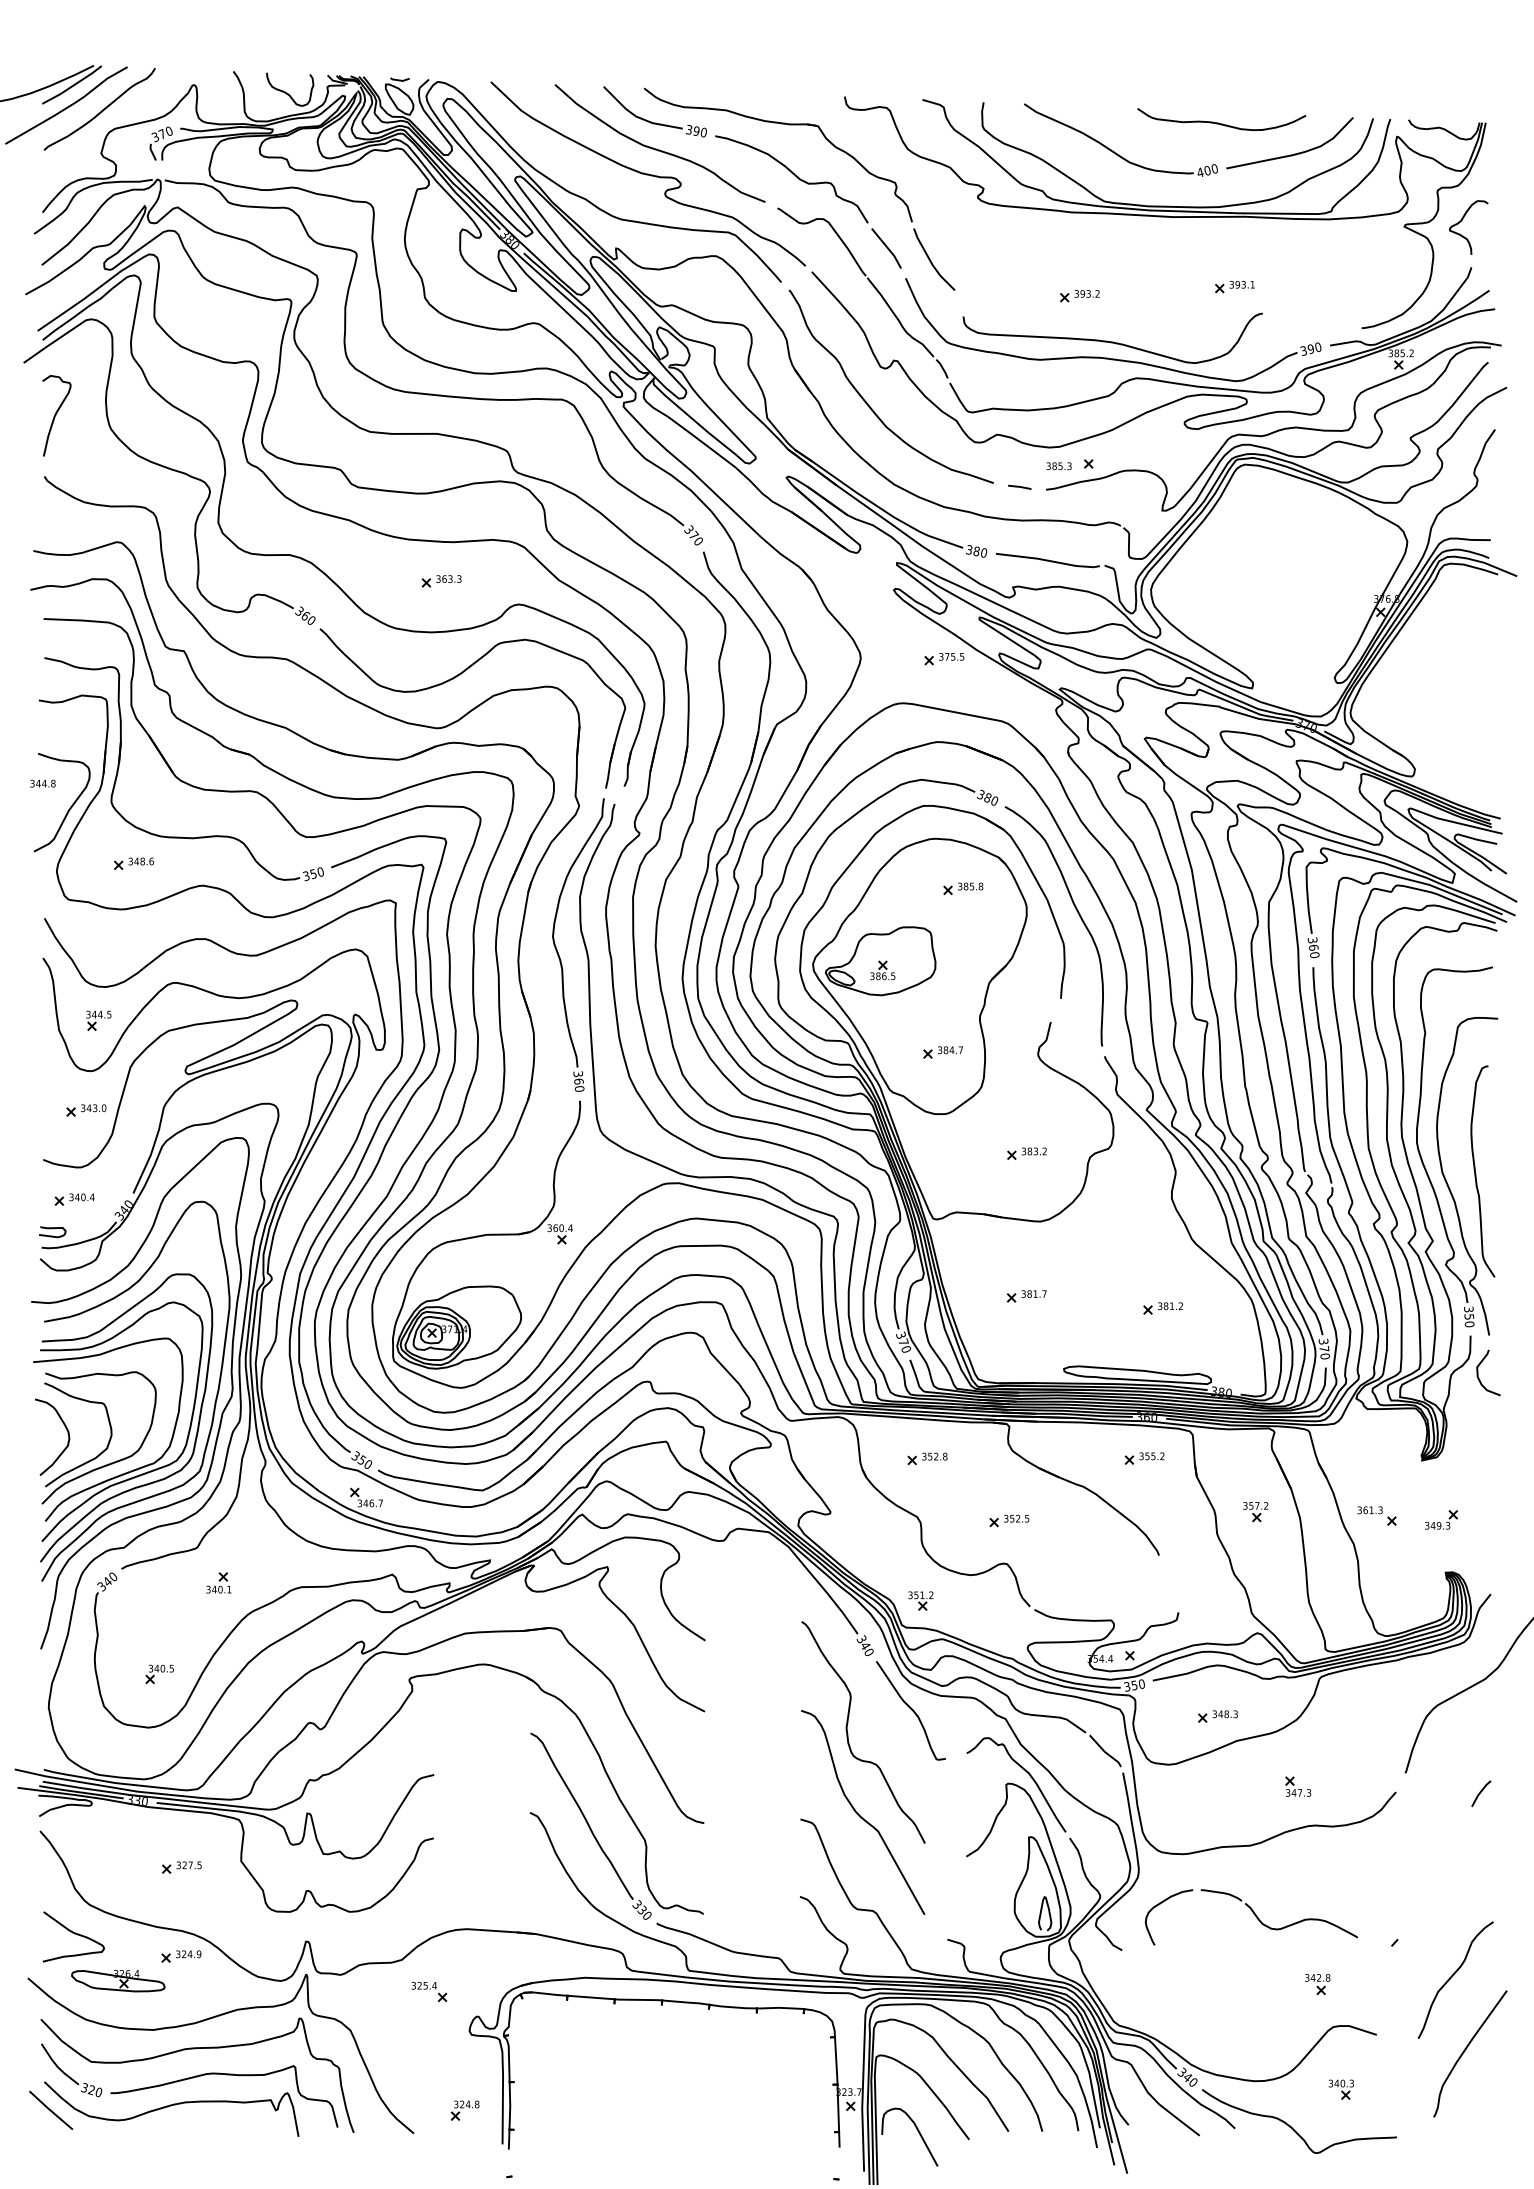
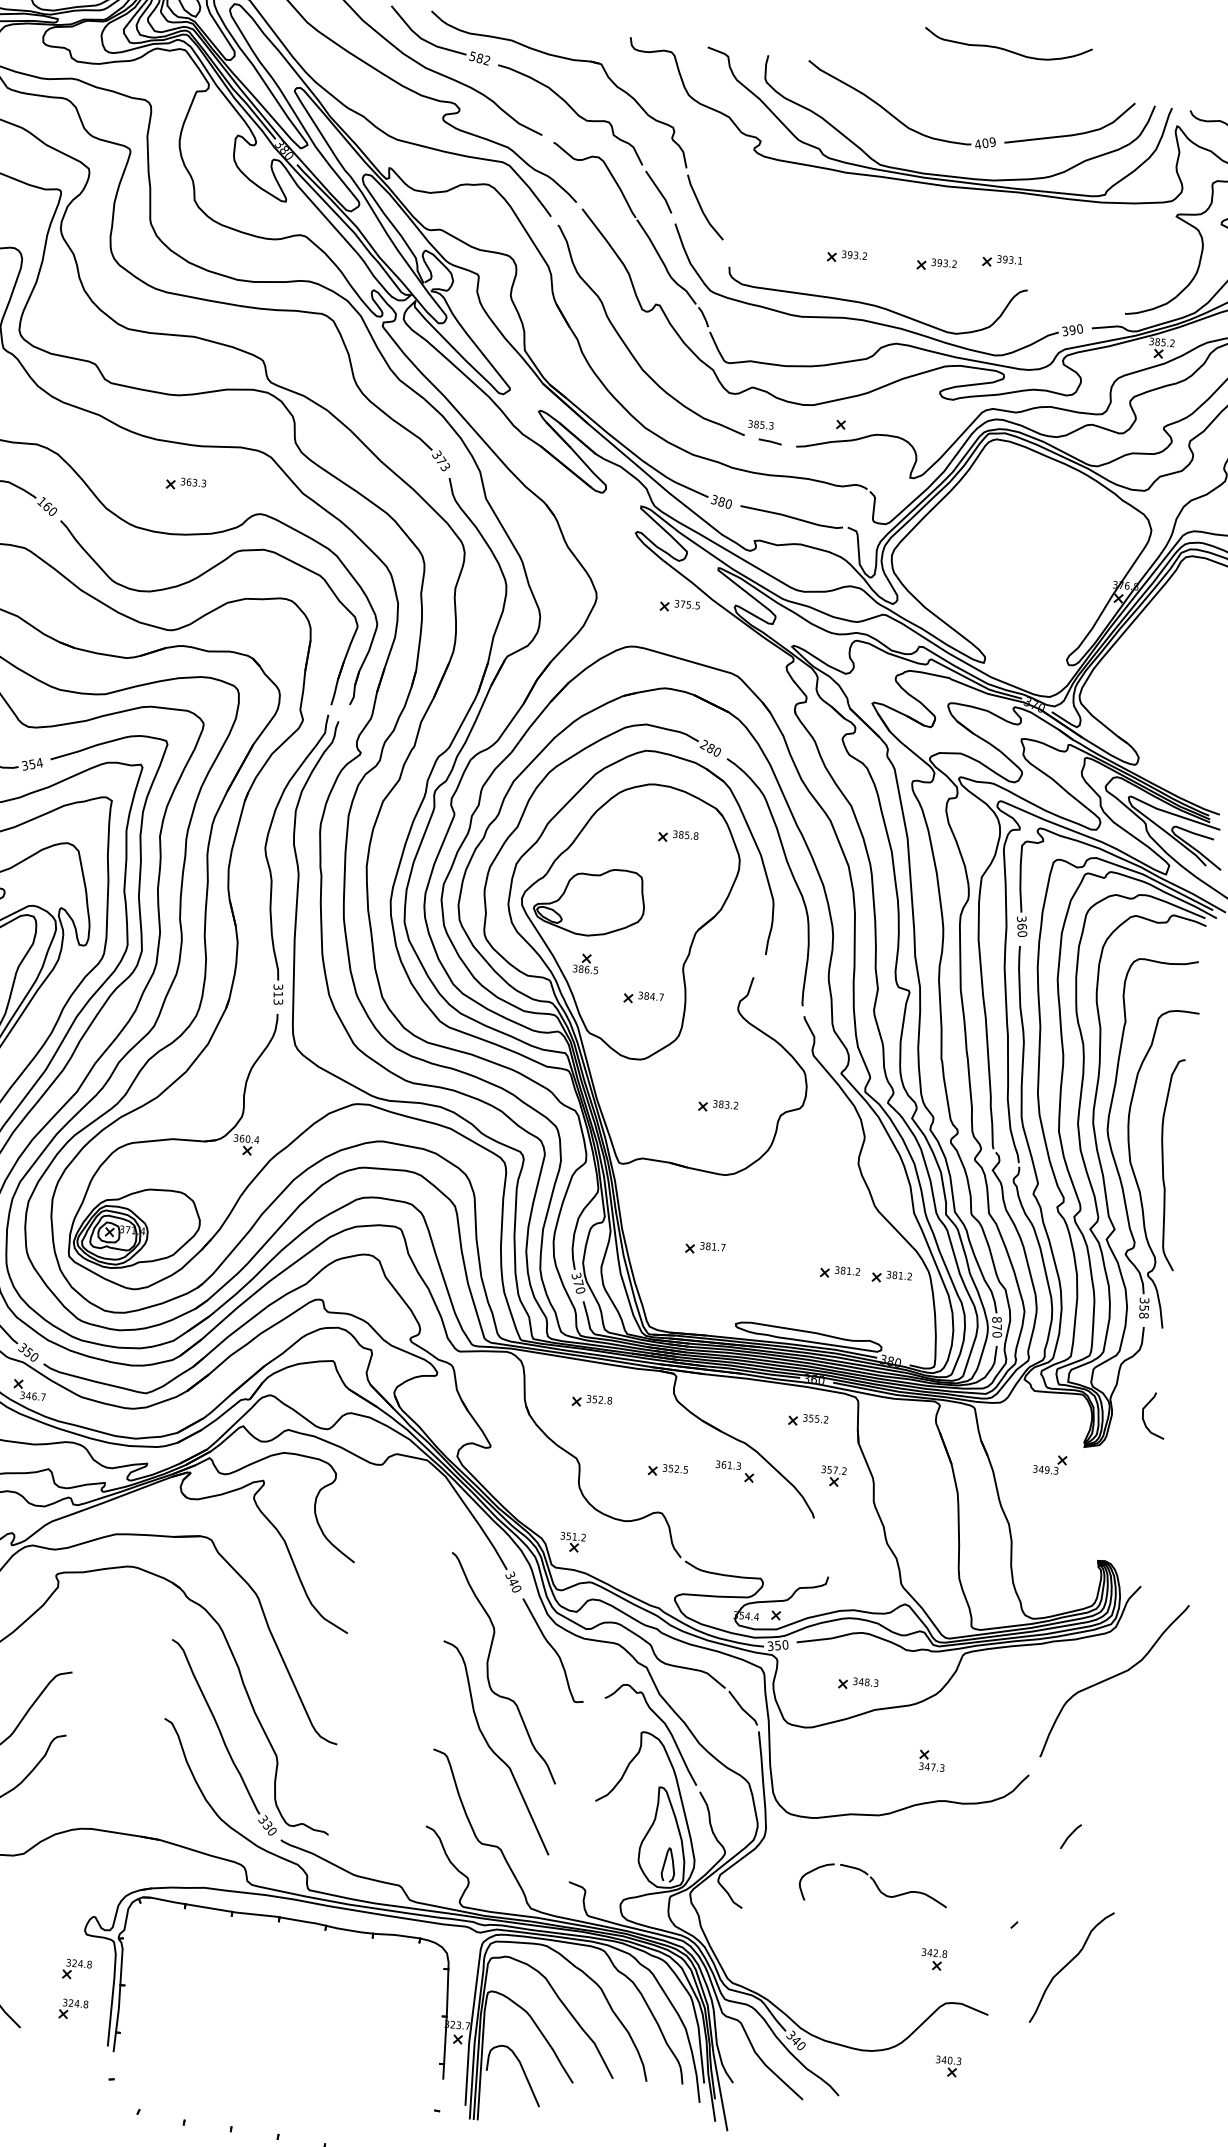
curve: (1221, 123) -> (1007, 49), moved
text: (696, 131) -> (479, 58), 390 -> 582
text: (1214, 168) -> (992, 141), 400 -> 409
part: (1169, 296) -> (936, 265), added
text: (1058, 466) -> (760, 425), moved
text: (697, 540) -> (444, 466), 370 -> 373
text: (299, 611) -> (41, 501), 360 -> 160
text: (980, 794) -> (703, 744), 380 -> 280
text: (320, 871) -> (39, 762), 350 -> 354
part: (882, 970) -> (585, 963), moved
text: (579, 1084) -> (278, 997), 360 -> 313
part: (1214, 1308) -> (891, 1277), added
text: (1469, 1324) -> (1143, 1315), 350 -> 358
text: (1323, 1341) -> (996, 1319), 370 -> 870
curve: (1478, 1372) -> (1144, 1414), moved
part: (1255, 1512) -> (833, 1476), moved
part: (1376, 1515) -> (734, 1471), moved
part: (1441, 1519) -> (1050, 1464), moved
line: (1481, 1792) -> (1071, 1835), moved
part: (1250, 1917) -> (872, 1886), size x0.7
part: (429, 1991) -> (48, 1887), removed
curve: (1465, 2051) -> (1075, 2039), removed
part: (464, 2070) -> (76, 1969), added
curve: (1292, 2127) -> (896, 2099), removed

